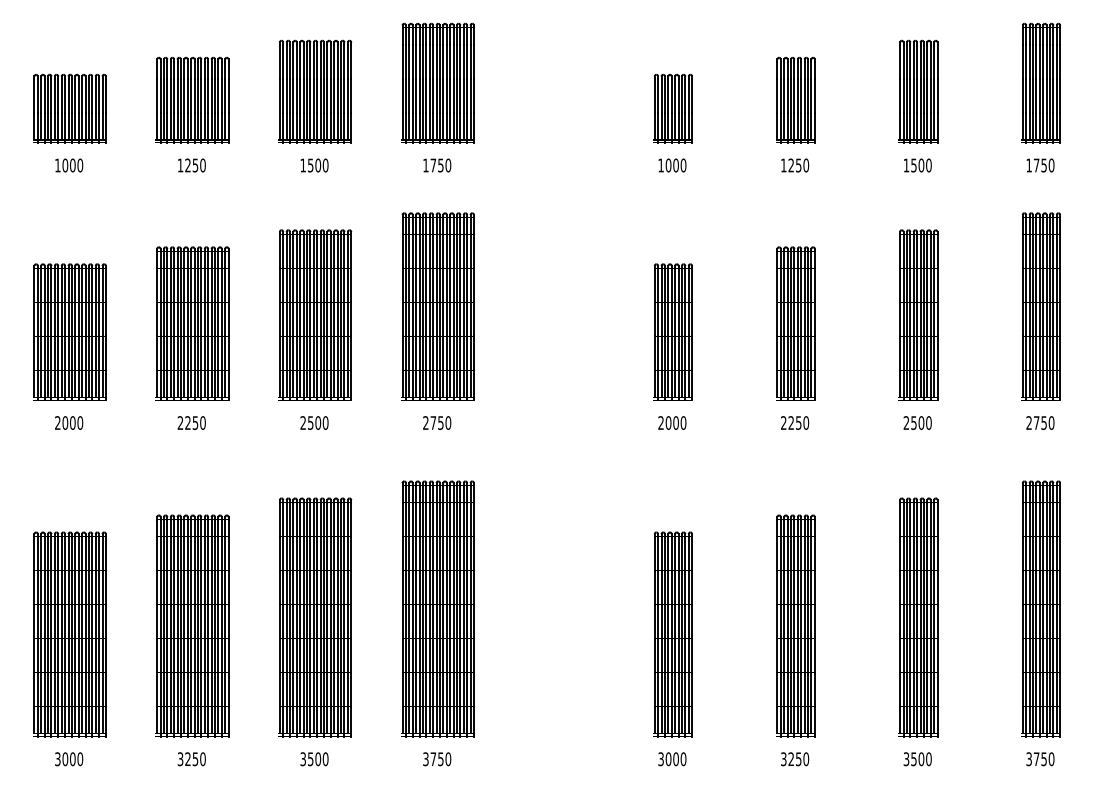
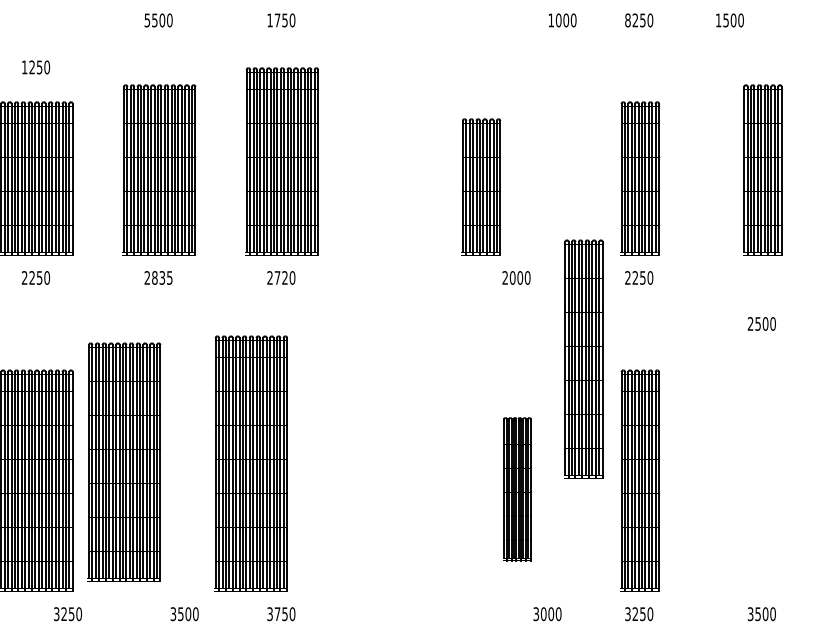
text: (191, 165) -> (35, 67), moved
text: (302, 165) -> (146, 20), 1500 -> 5500
text: (672, 165) -> (562, 20), moved
text: (783, 165) -> (627, 20), 1250 -> 8250
text: (917, 165) -> (729, 20), moved
part: (672, 331) -> (480, 186), moved
text: (317, 422) -> (161, 277), 2500 -> 2835
text: (440, 422) -> (284, 277), 2750 -> 2720
text: (917, 422) -> (761, 323), moved
part: (437, 608) -> (250, 463), moved
part: (315, 617) -> (124, 462), moved
part: (918, 617) -> (583, 359), moved
part: (672, 634) -> (516, 489), size x0.7
text: (191, 759) -> (67, 614), moved
text: (314, 759) -> (184, 614), moved
text: (672, 759) -> (547, 614), moved

